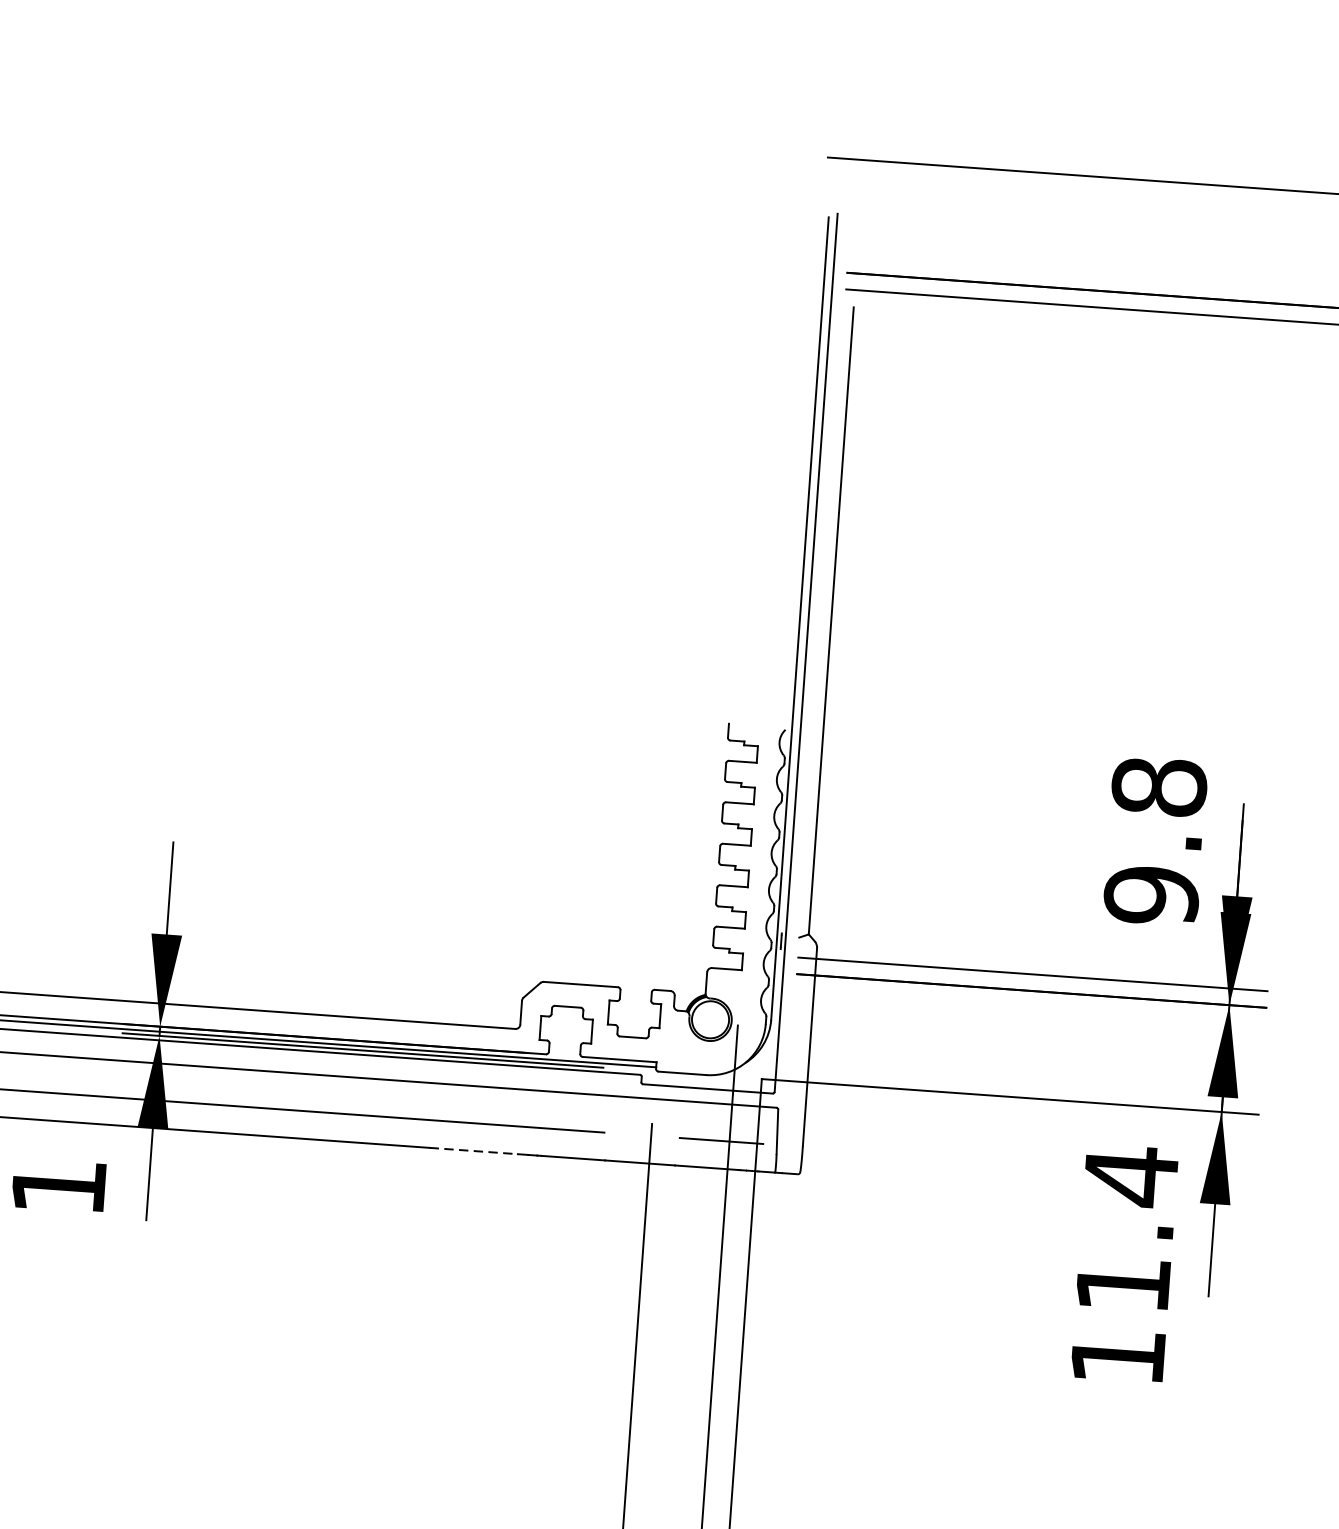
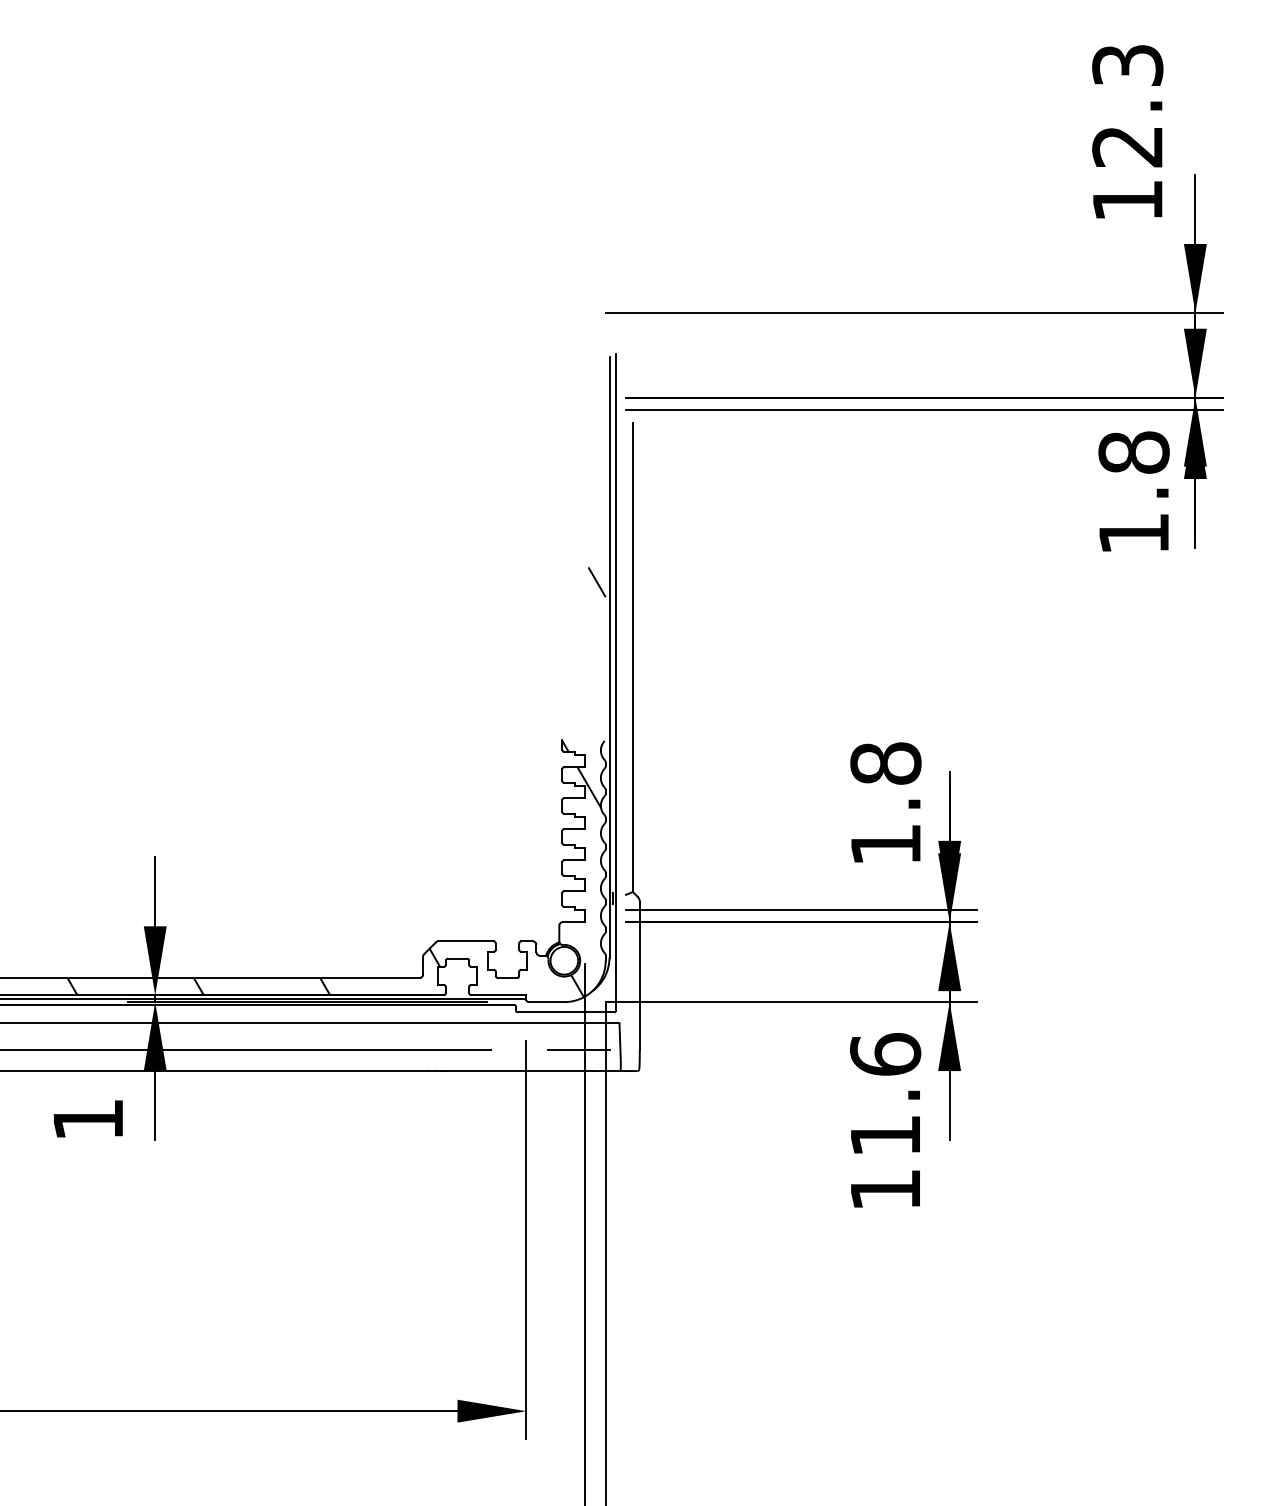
hatch: (422, 759) -> (336, 782), added
text: (1151, 895) -> (885, 844), 9.8 -> 1.8
line: (474, 1151) -> (395, 1071), dashed -> solid
text: (1130, 1175) -> (885, 1054), 11.4 -> 11.6

